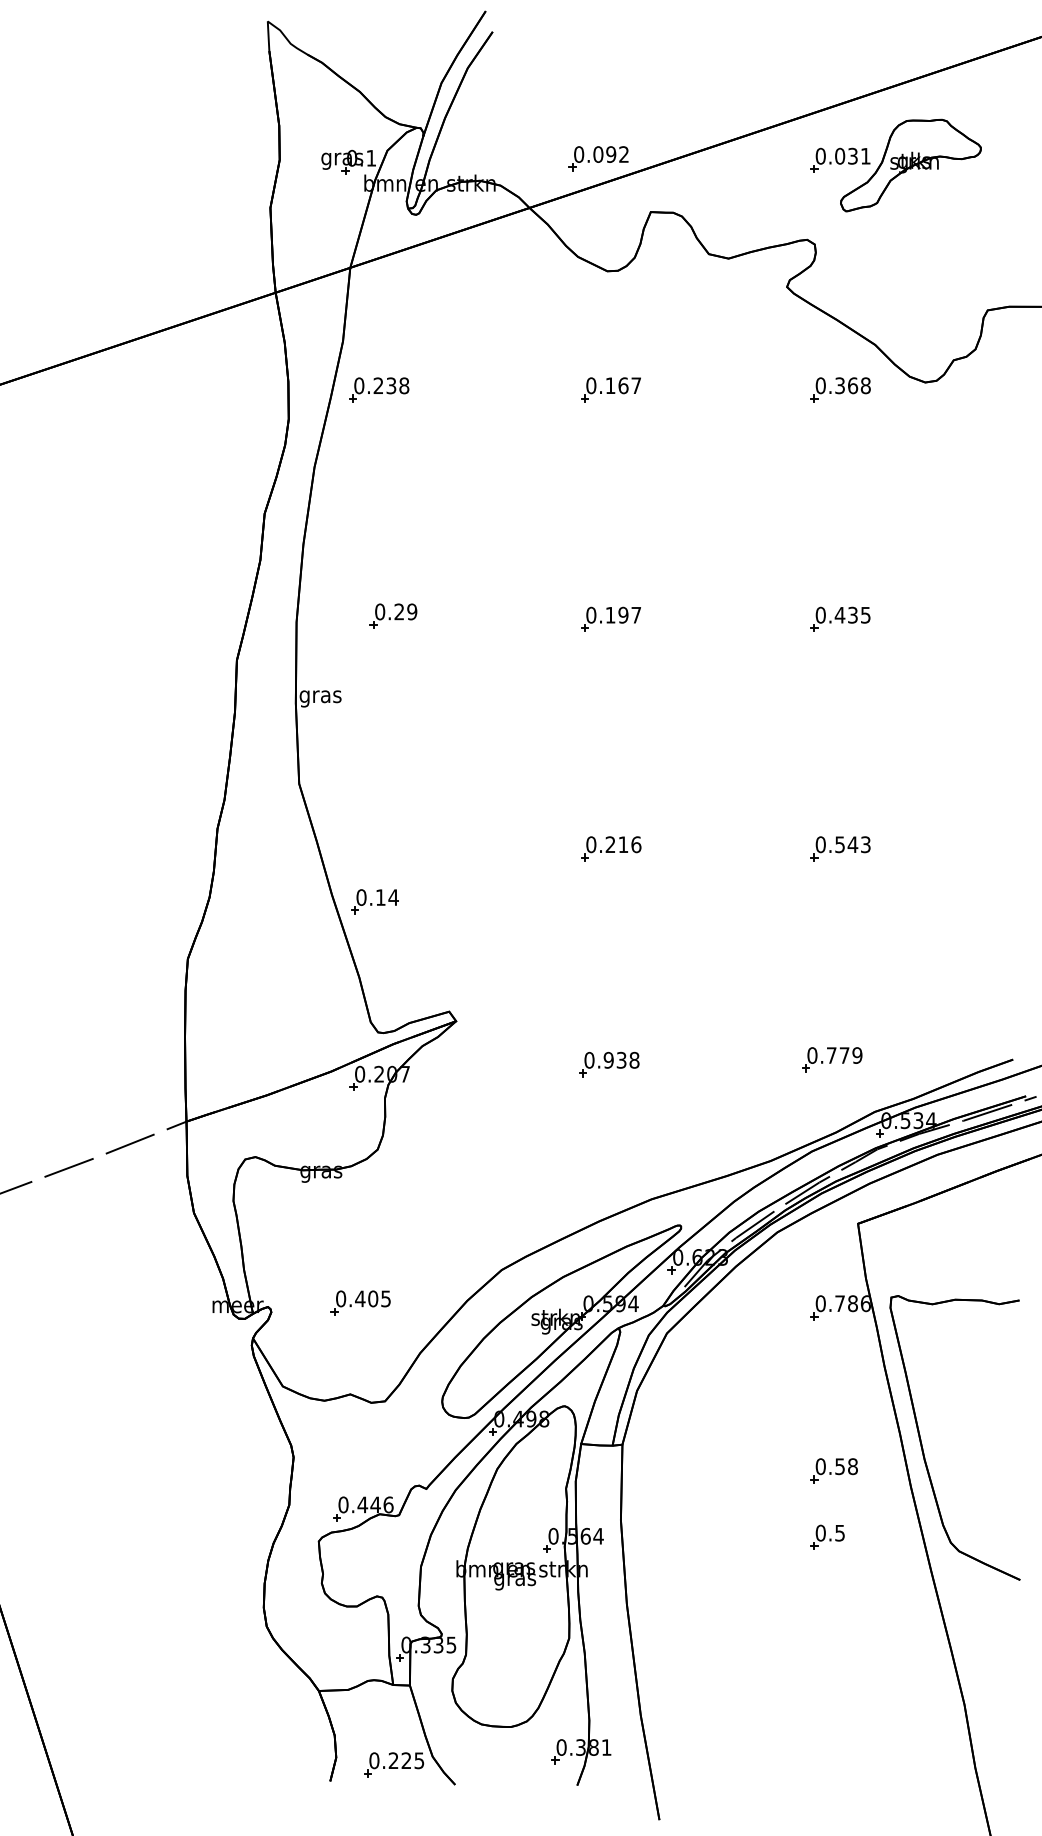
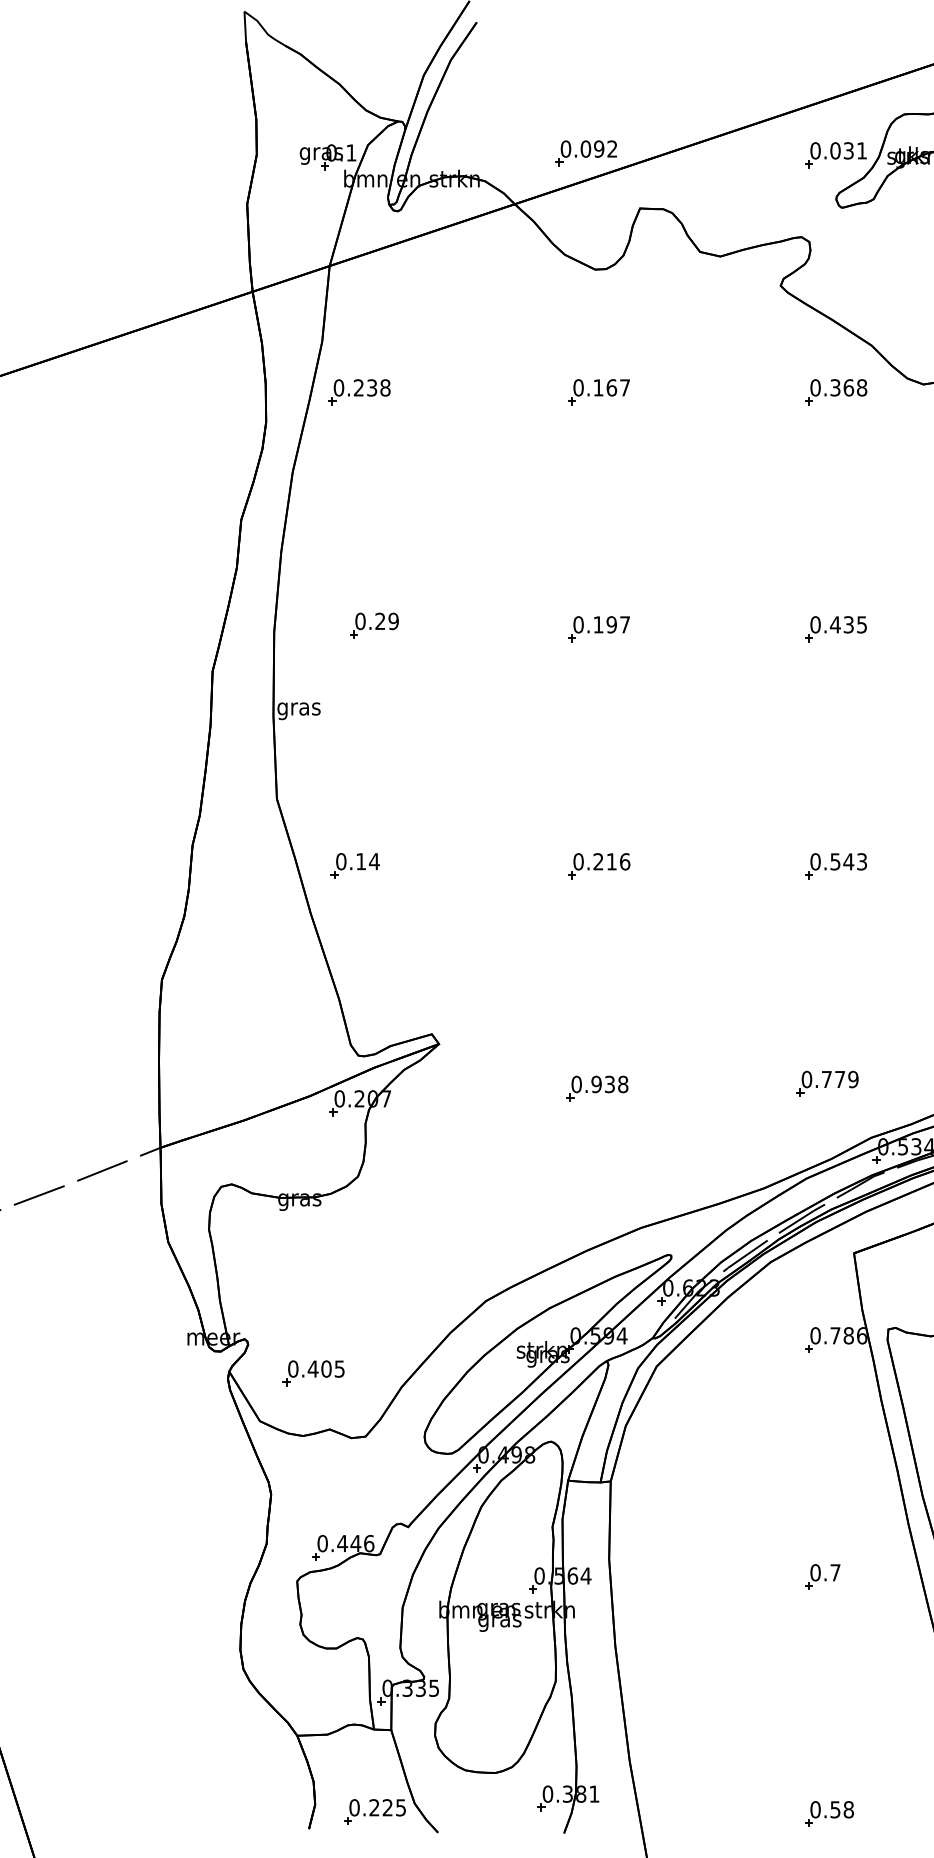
part: (374, 901) -> (354, 865), moved
part: (360, 1302) -> (313, 1372), moved
part: (833, 1470) -> (828, 1813), moved
text: (839, 1533) -> (834, 1573), 0.5 -> 0.7

